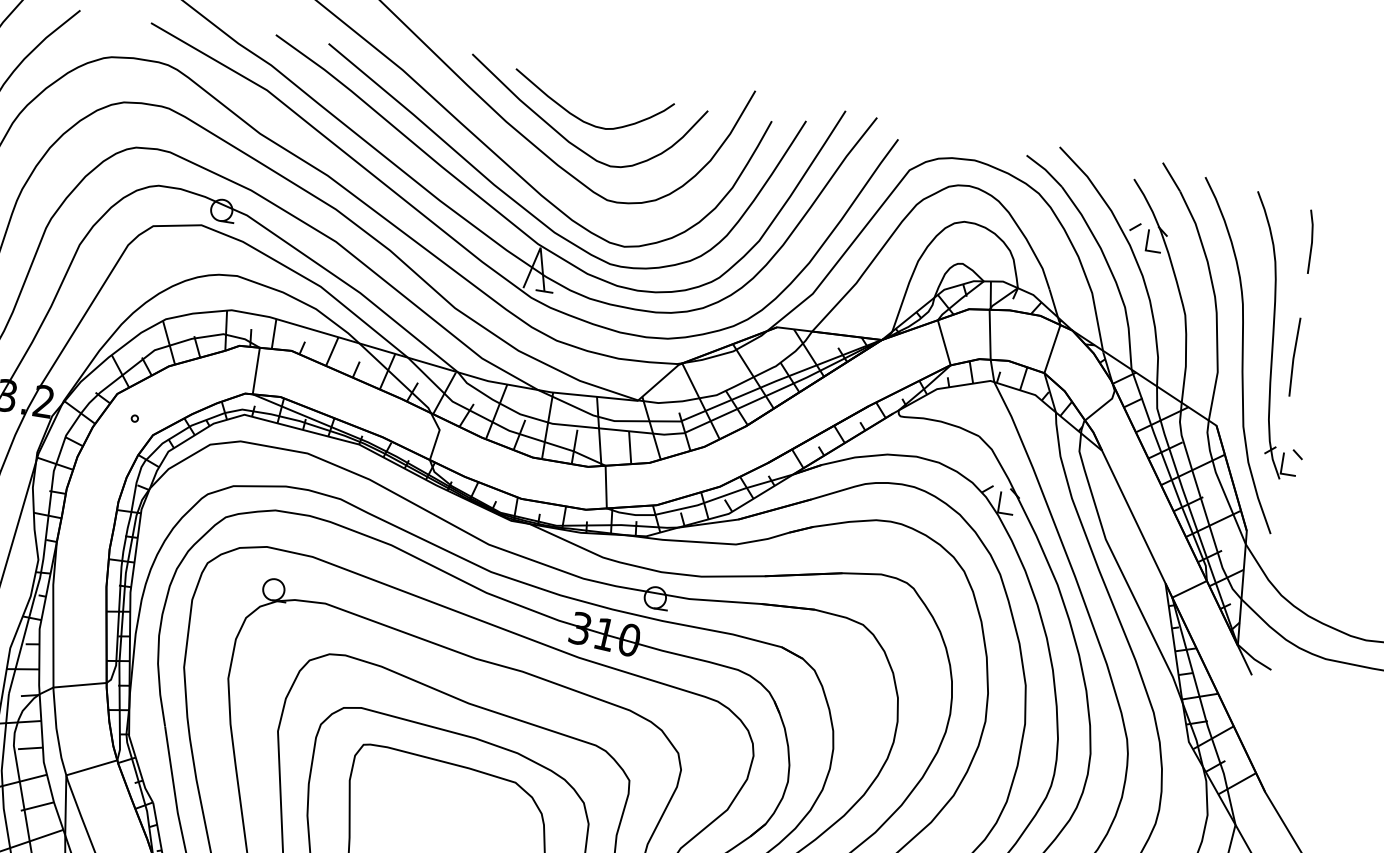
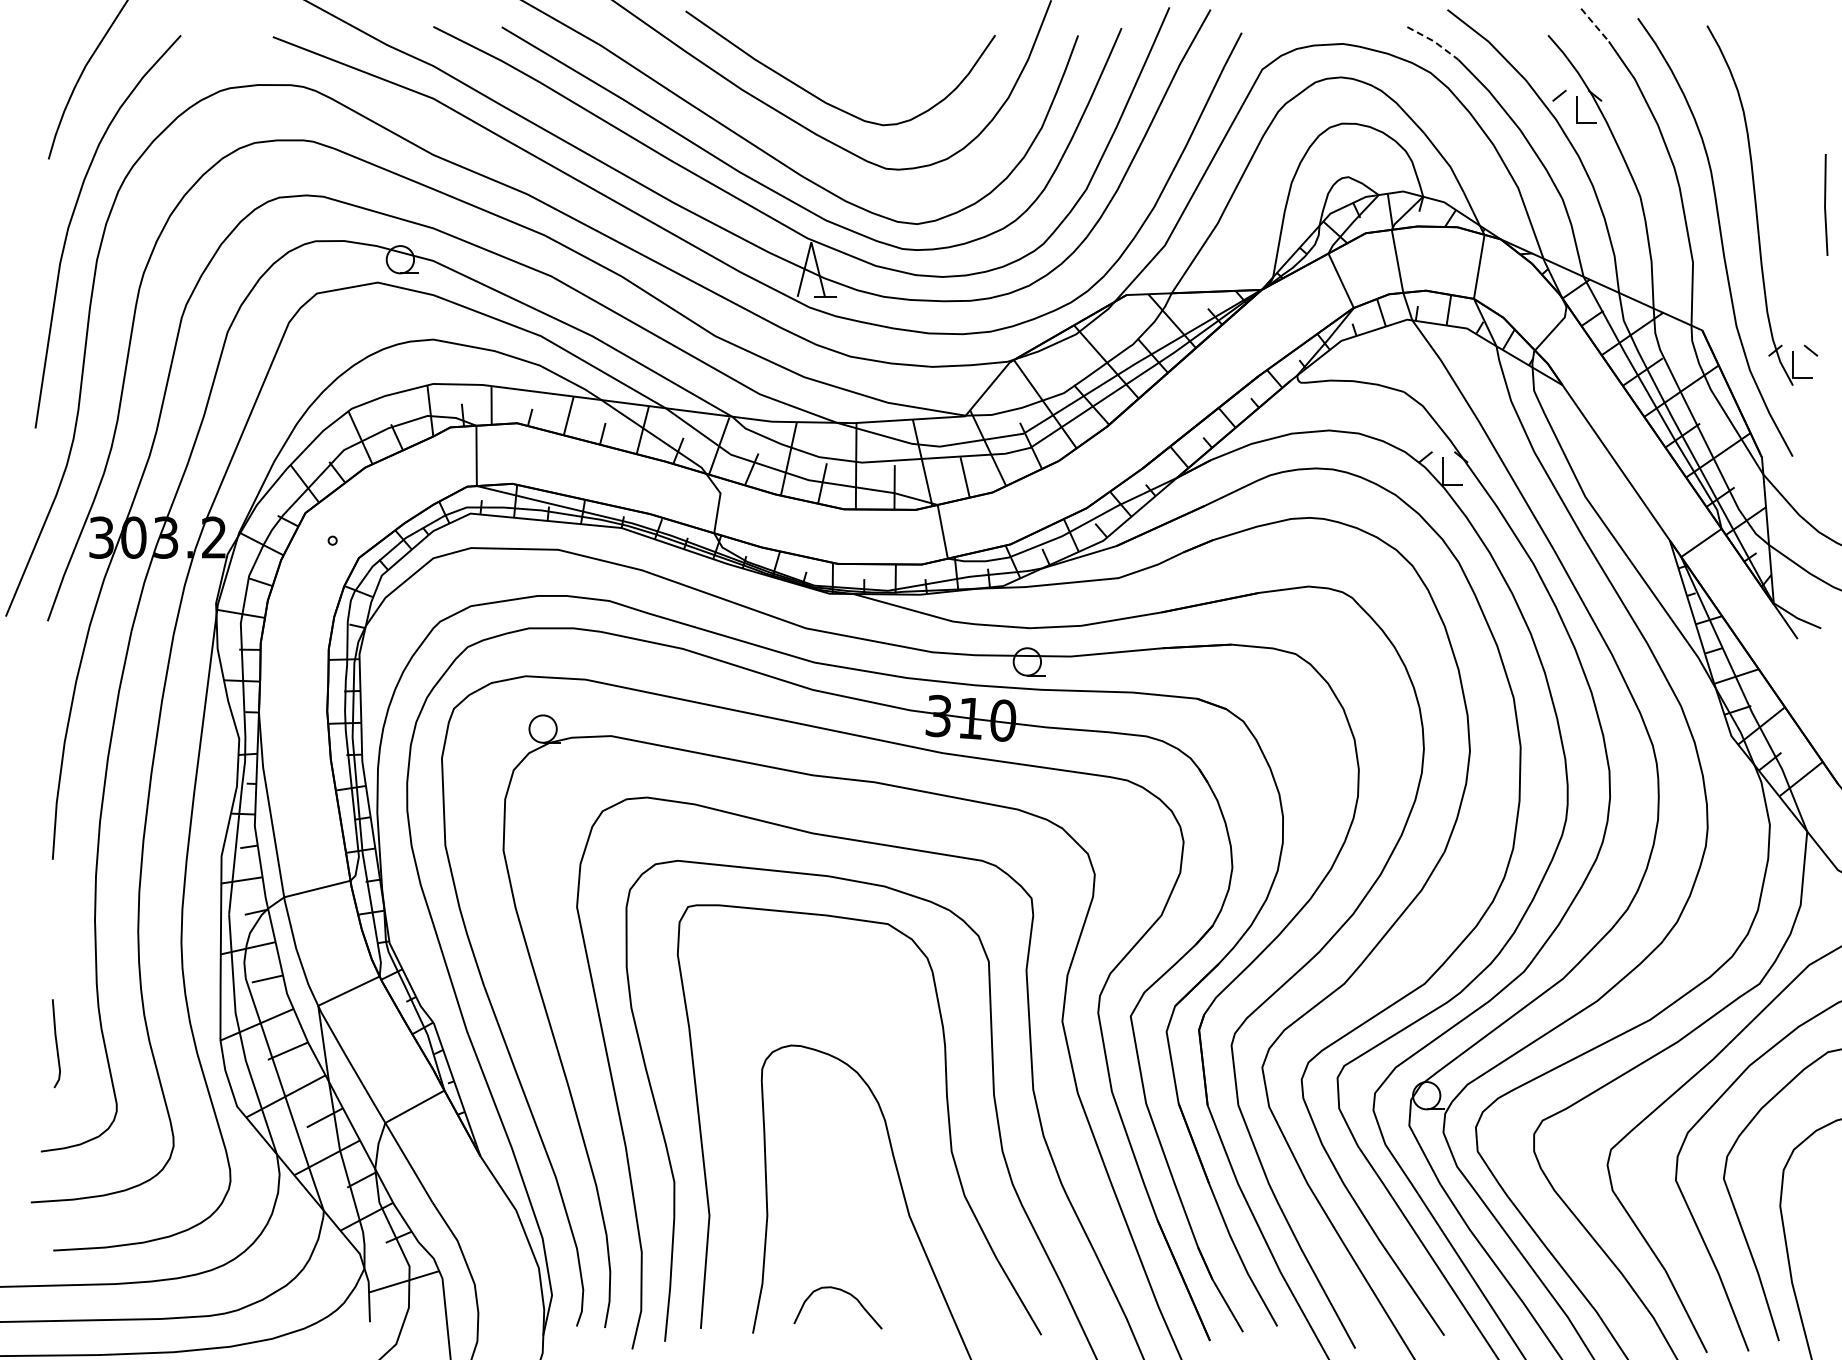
curve: (585, 121) -> (842, 73), removed
line: (1045, 169) -> (1434, 41), solid -> dashed
line: (1171, 177) -> (1595, 25), solid -> dashed
line: (1311, 240) -> (1784, 77), removed
line: (1294, 356) -> (1825, 204), moved

